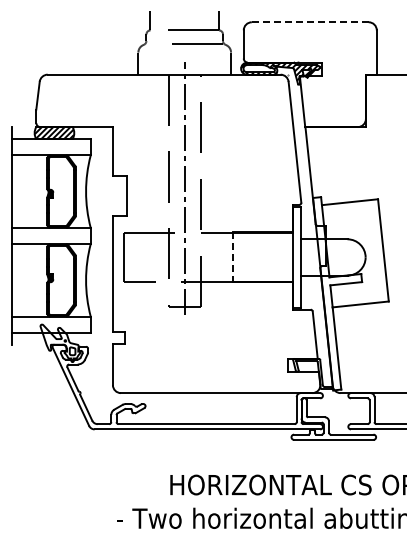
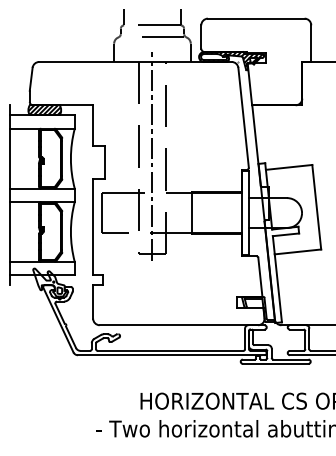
line: (310, 22) -> (256, 18), dashed -> solid
line: (232, 257) -> (191, 213), dashed -> solid

